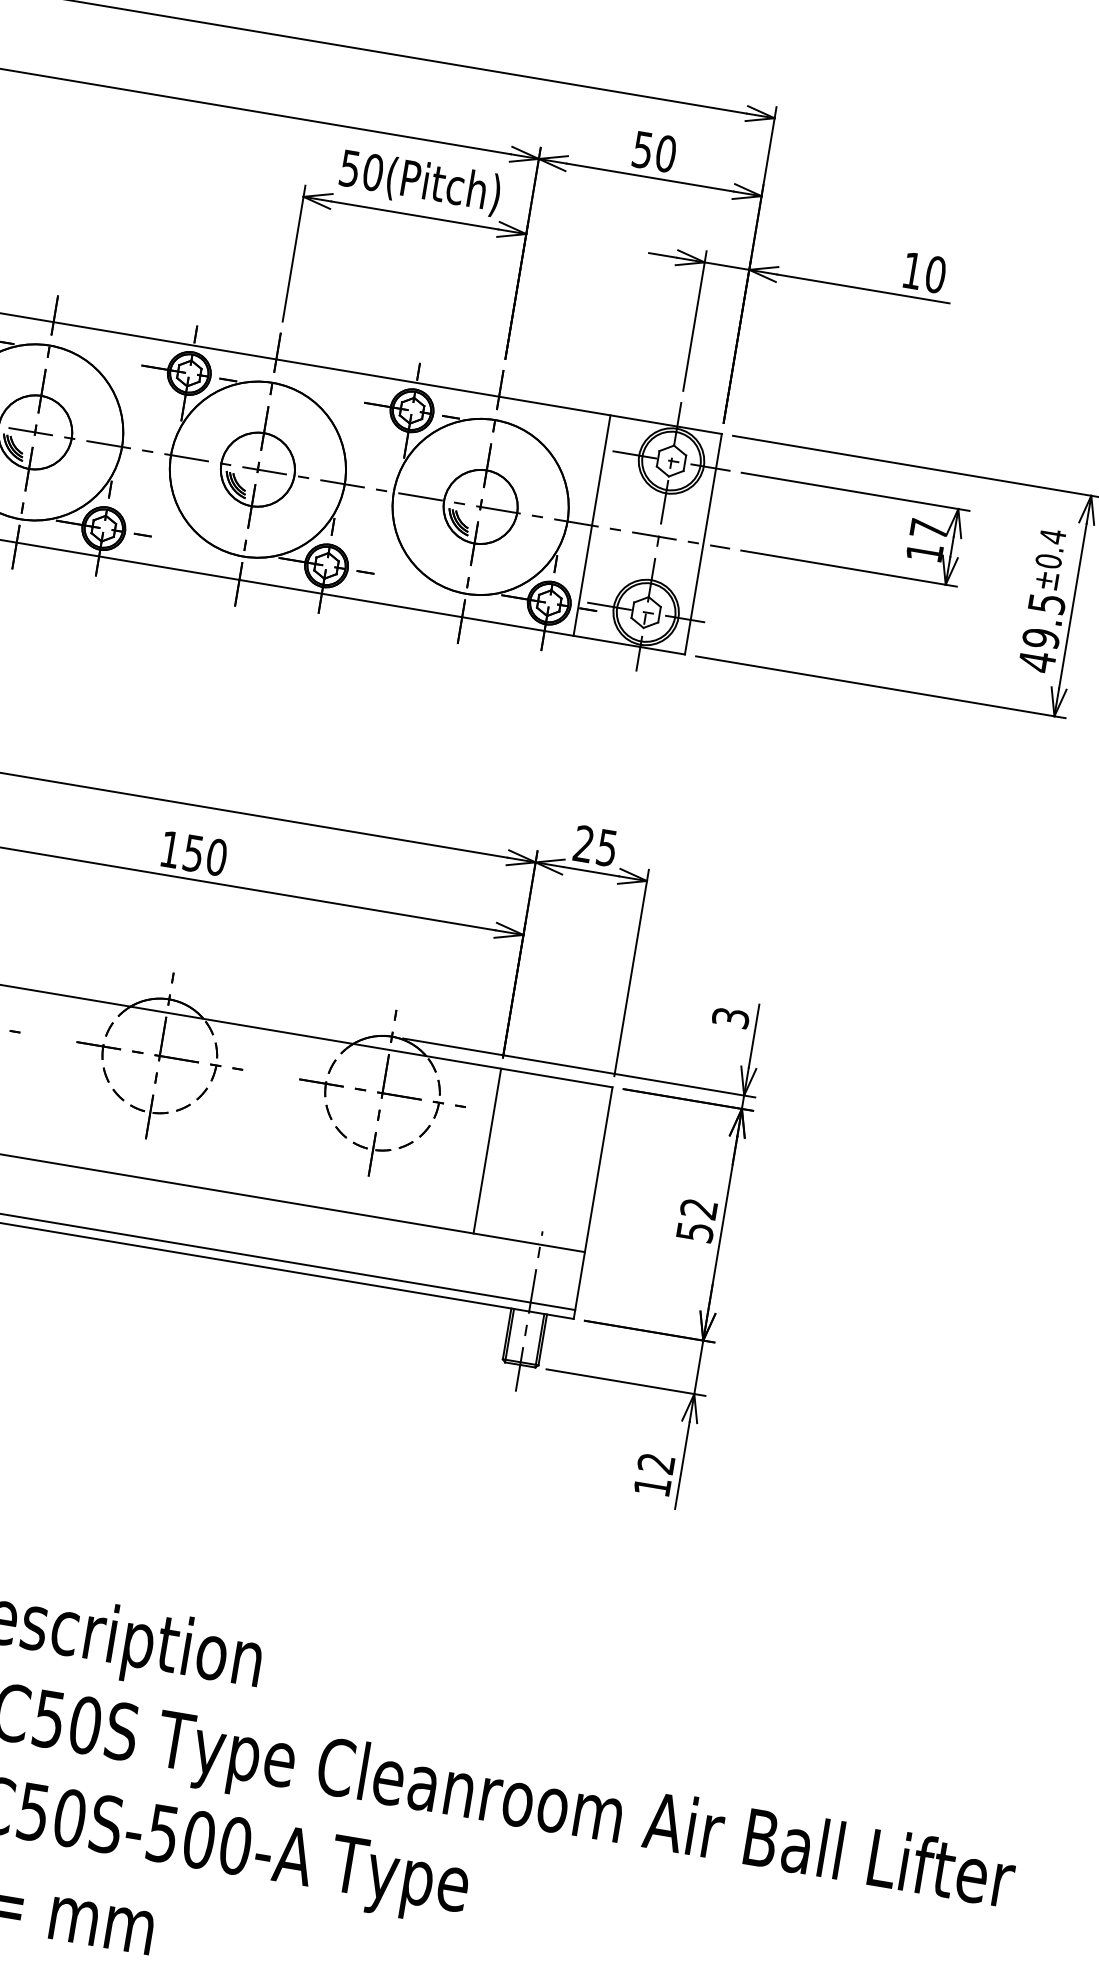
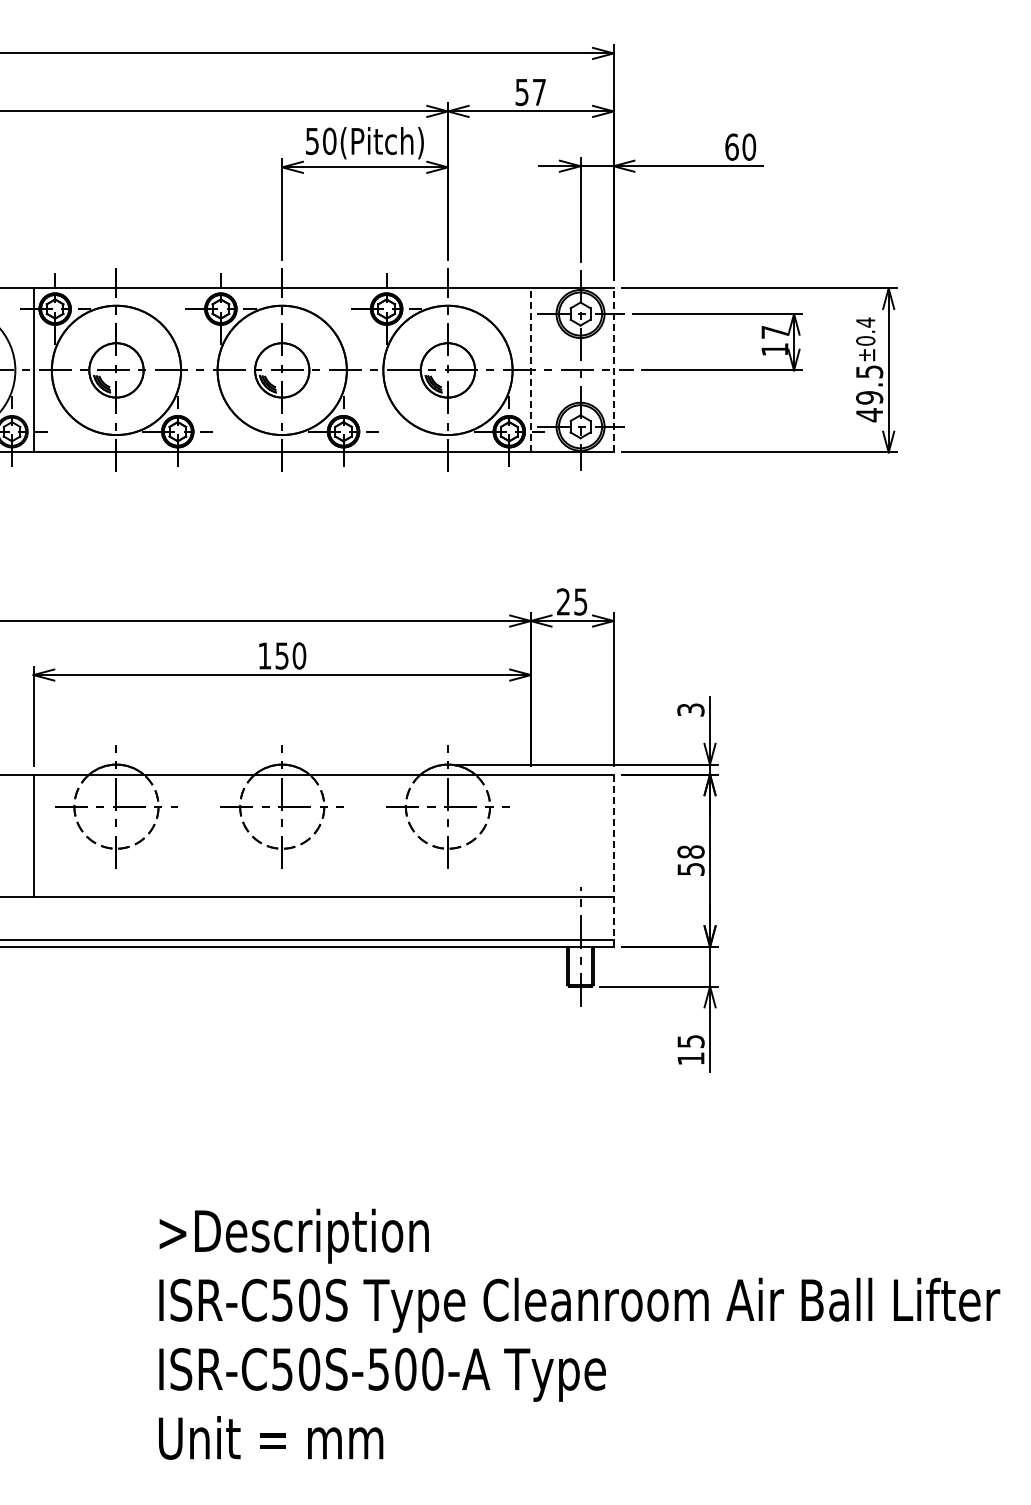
text: (666, 154) -> (539, 92), 50 -> 57
text: (912, 269) -> (731, 146), 10 -> 60
line: (591, 524) -> (530, 369), solid -> dashed
line: (703, 542) -> (613, 369), solid -> dashed
line: (486, 1150) -> (530, 835), removed
line: (592, 1204) -> (613, 861), solid -> dashed
text: (698, 1207) -> (690, 851), 52 -> 58
text: (655, 1463) -> (690, 1041), 12 -> 15

